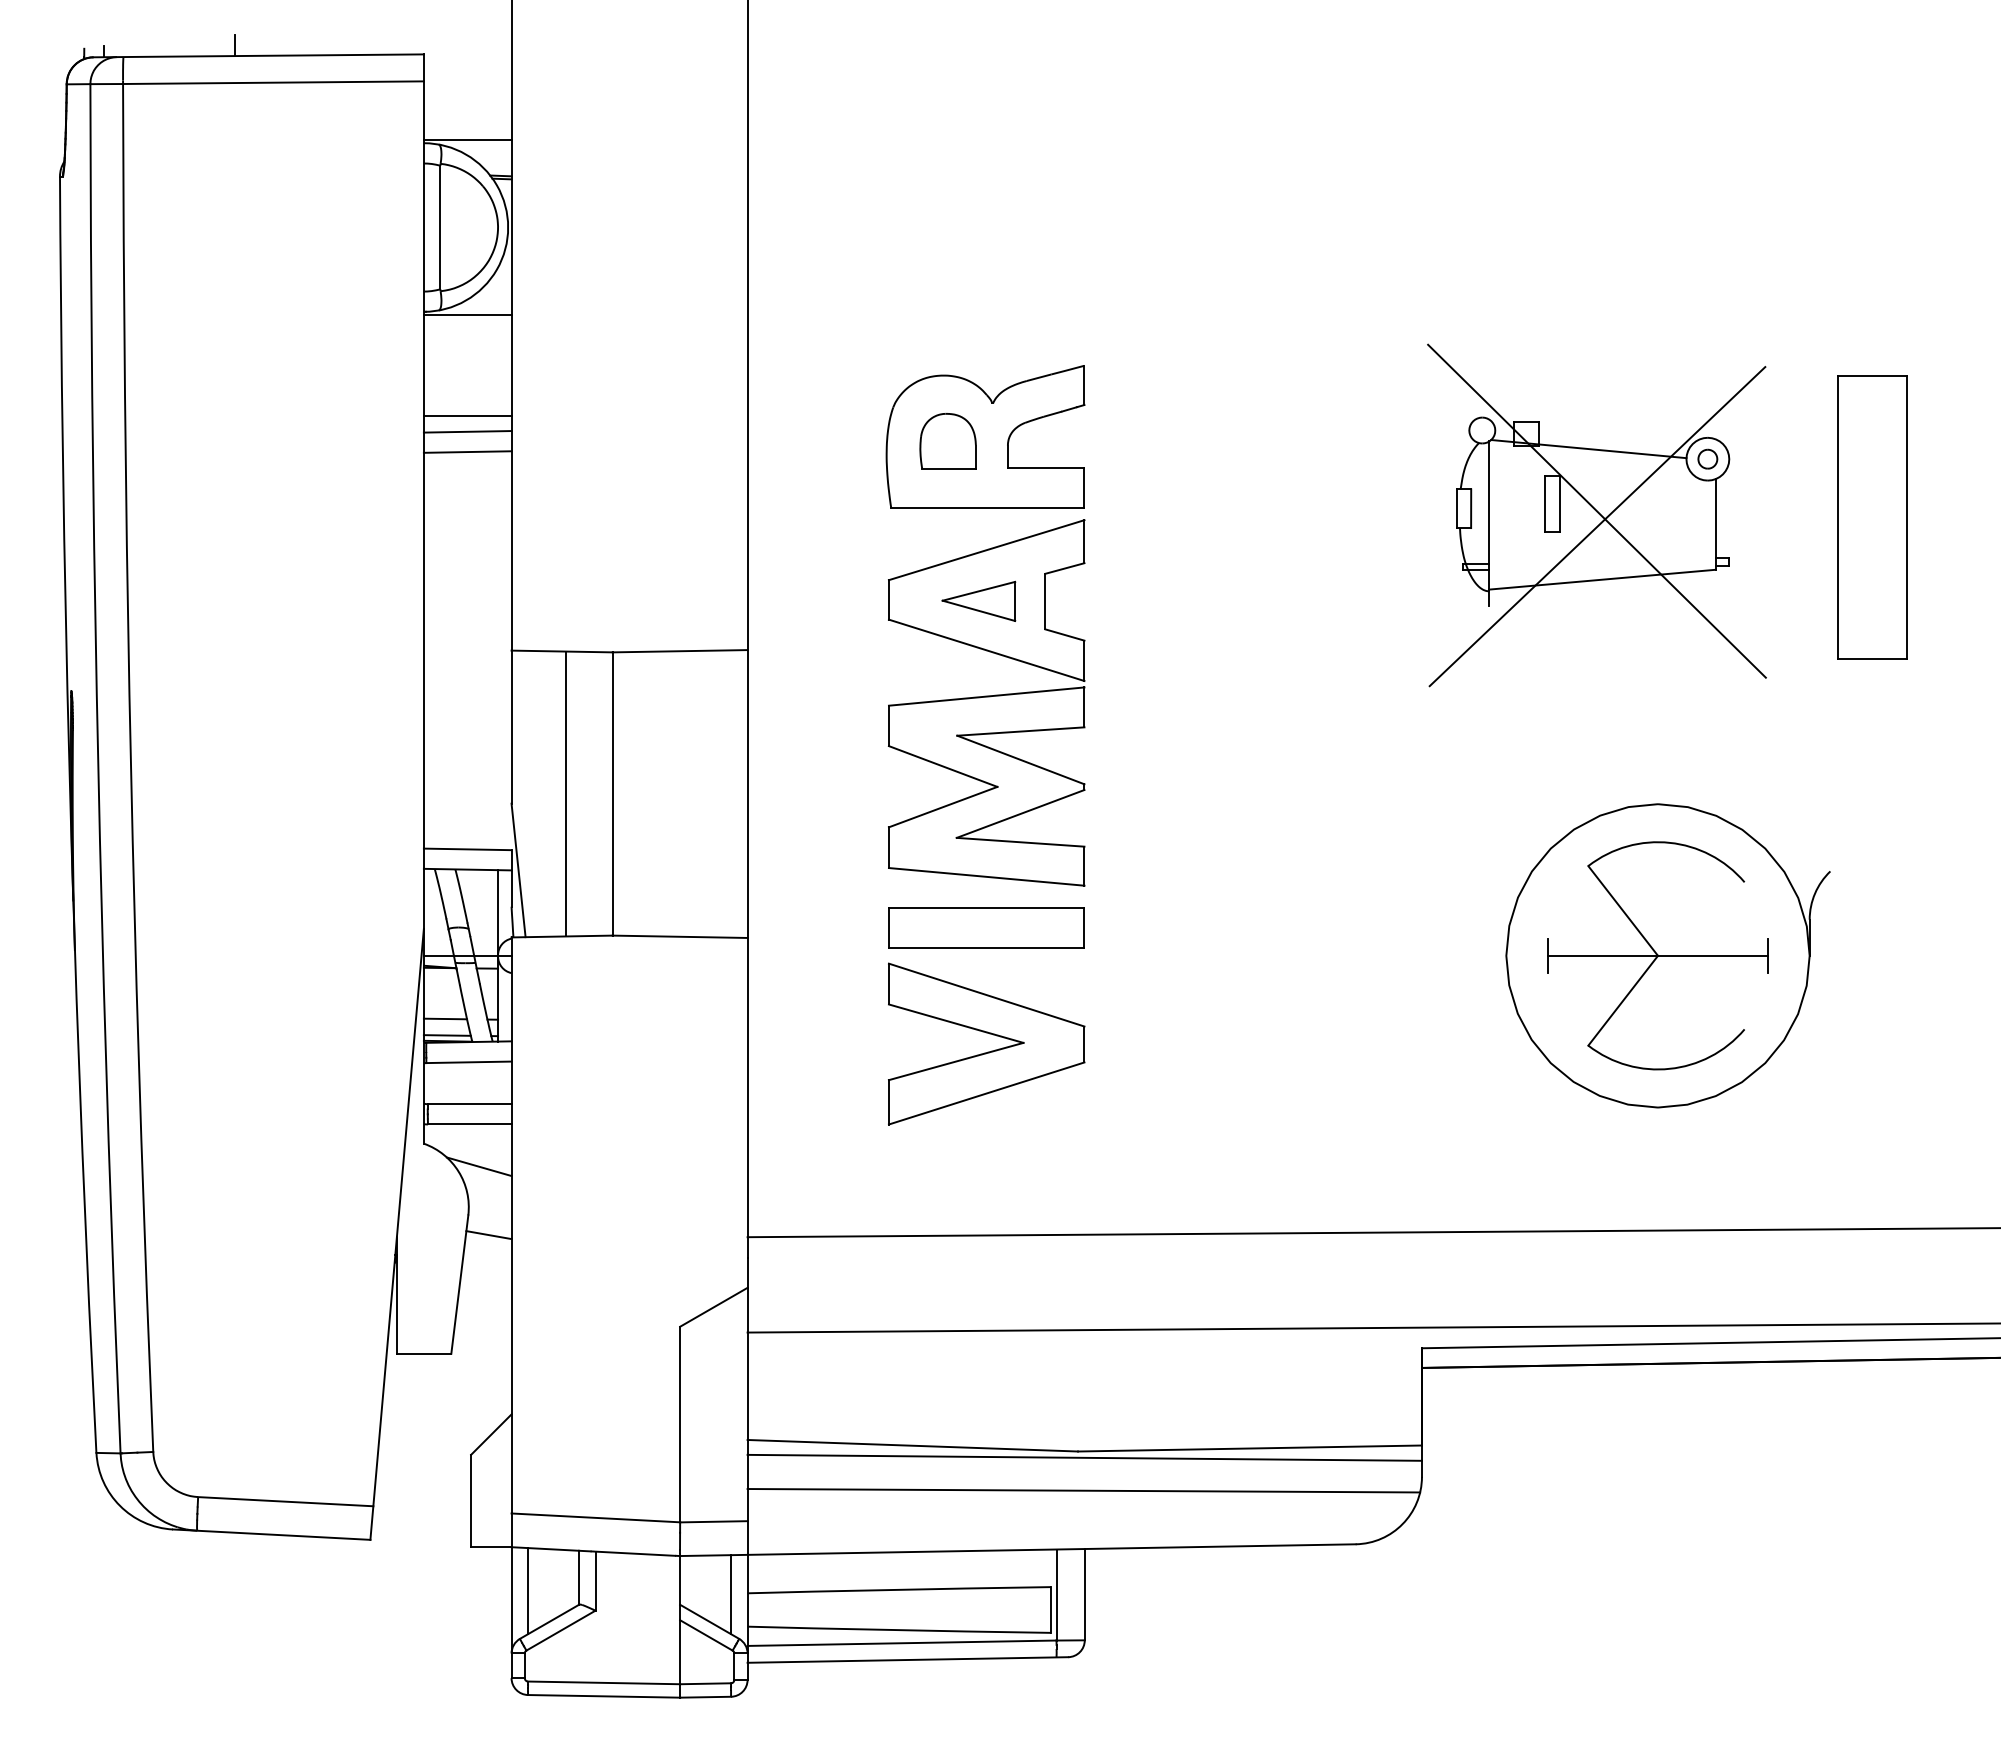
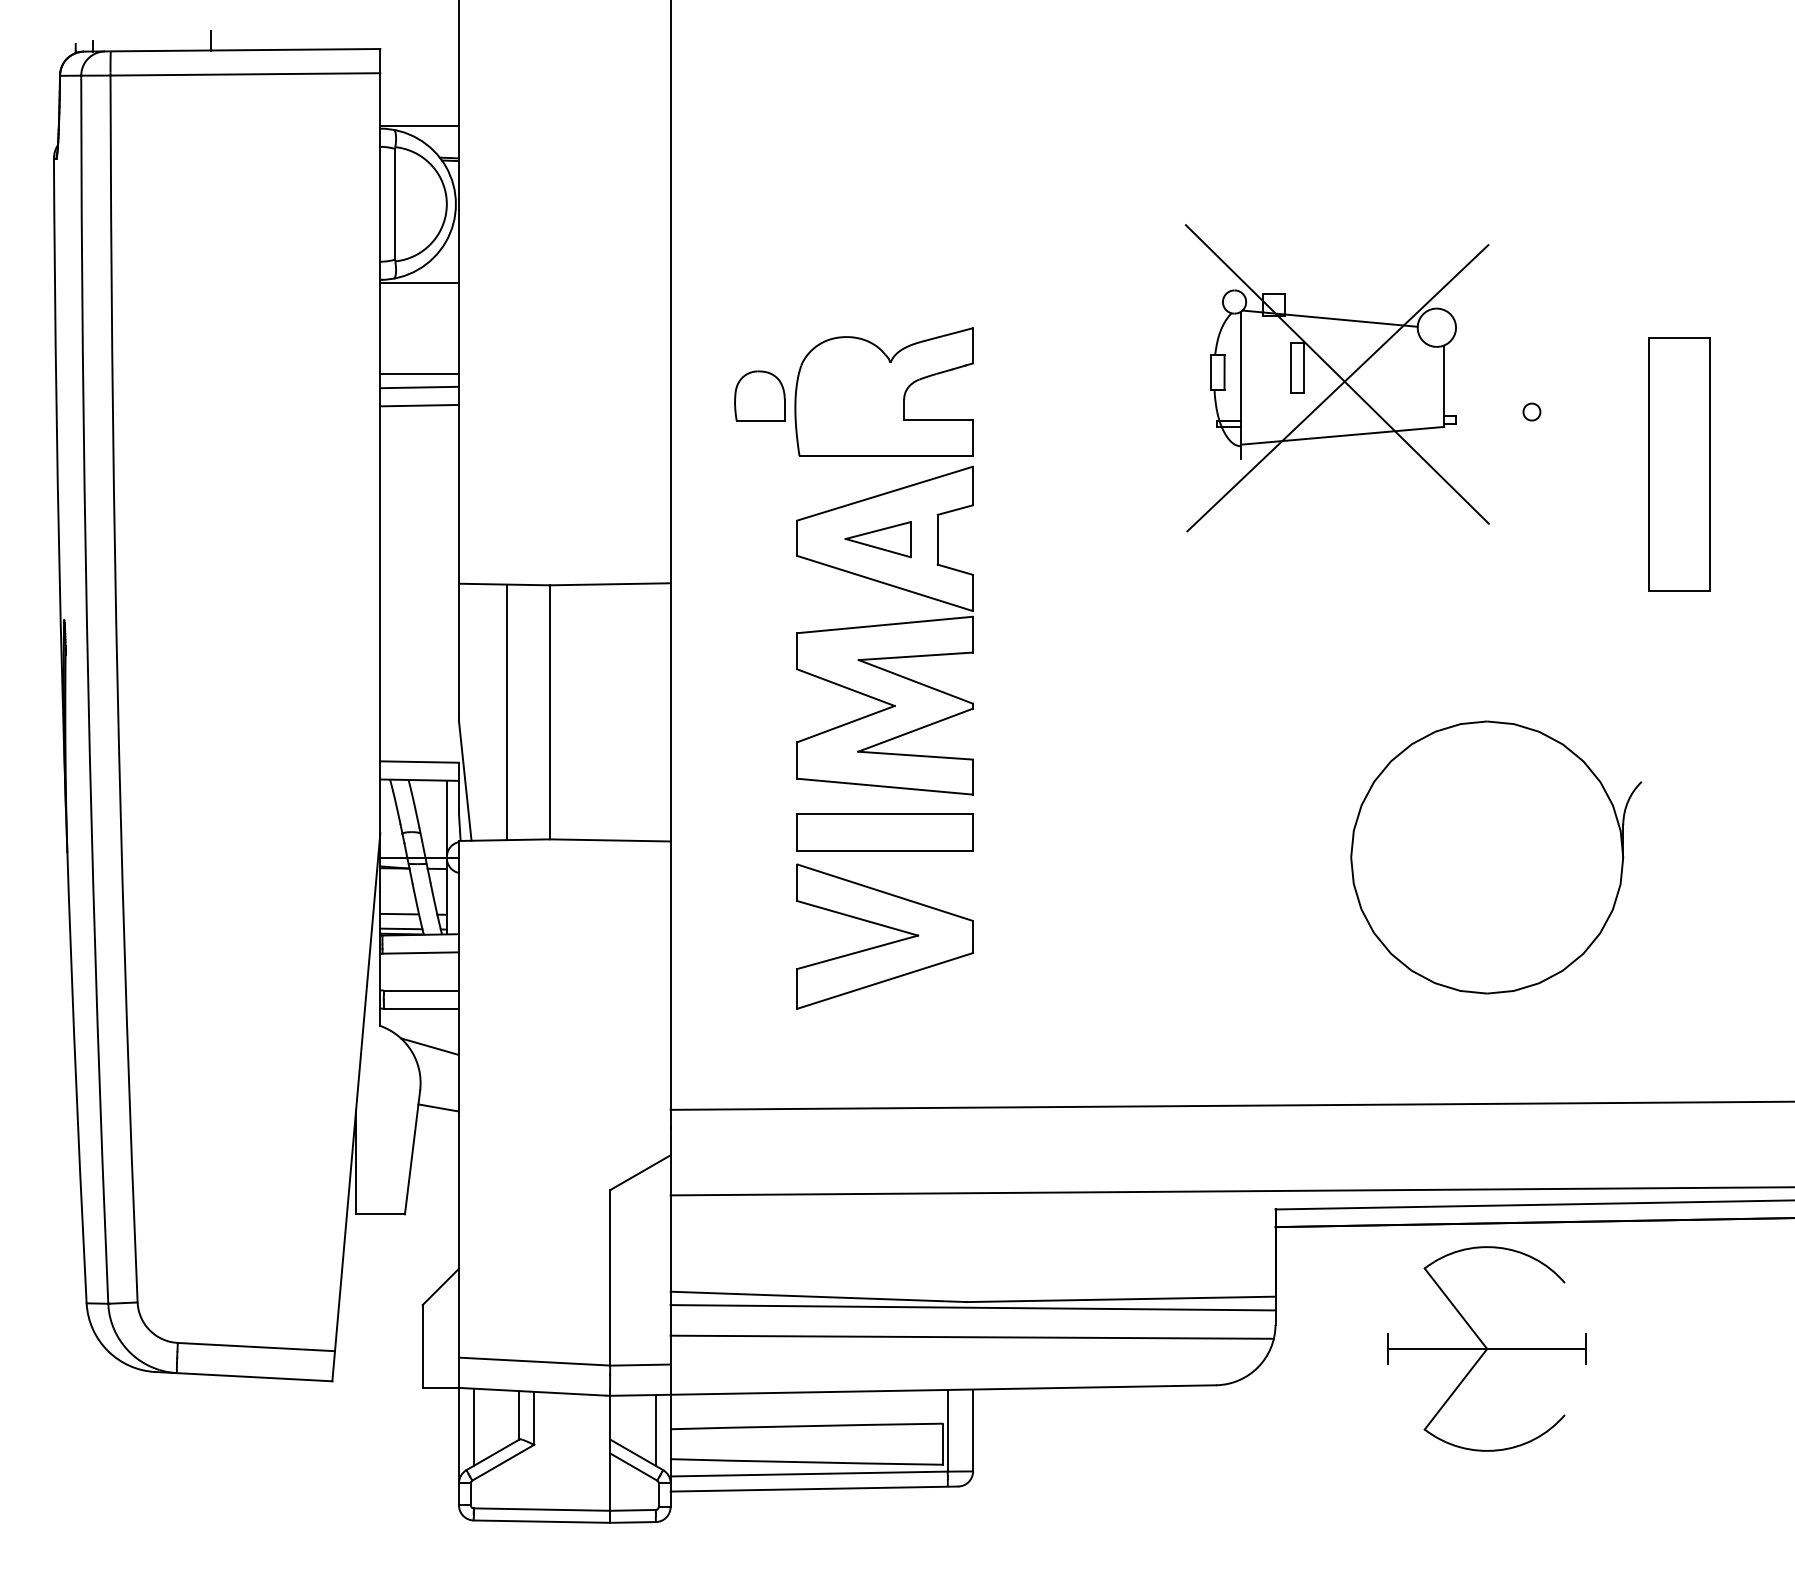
part: (947, 441) -> (759, 396), moved
part: (1596, 515) -> (1336, 378), moved
part: (1657, 955) -> (1486, 1348), moved

